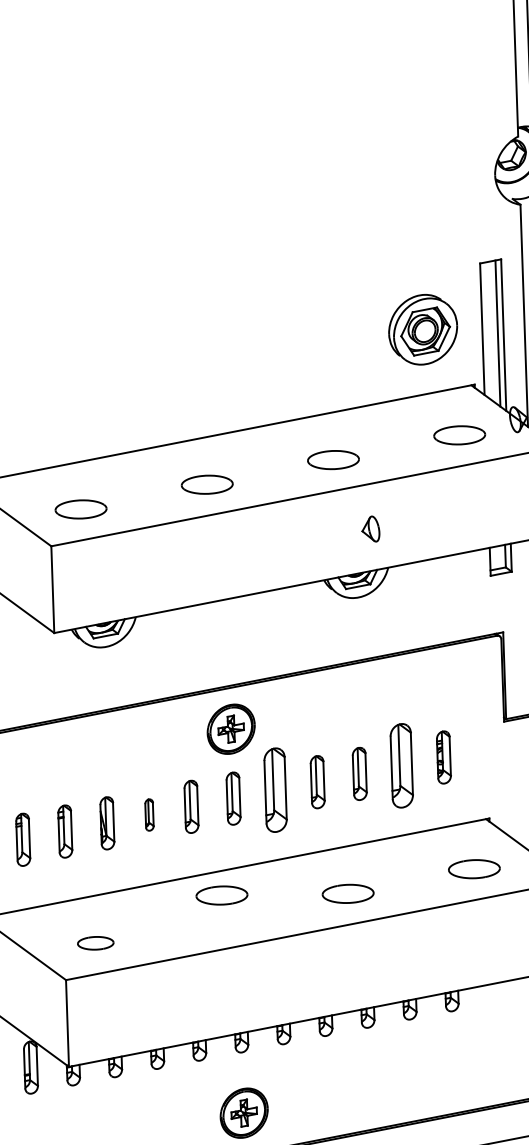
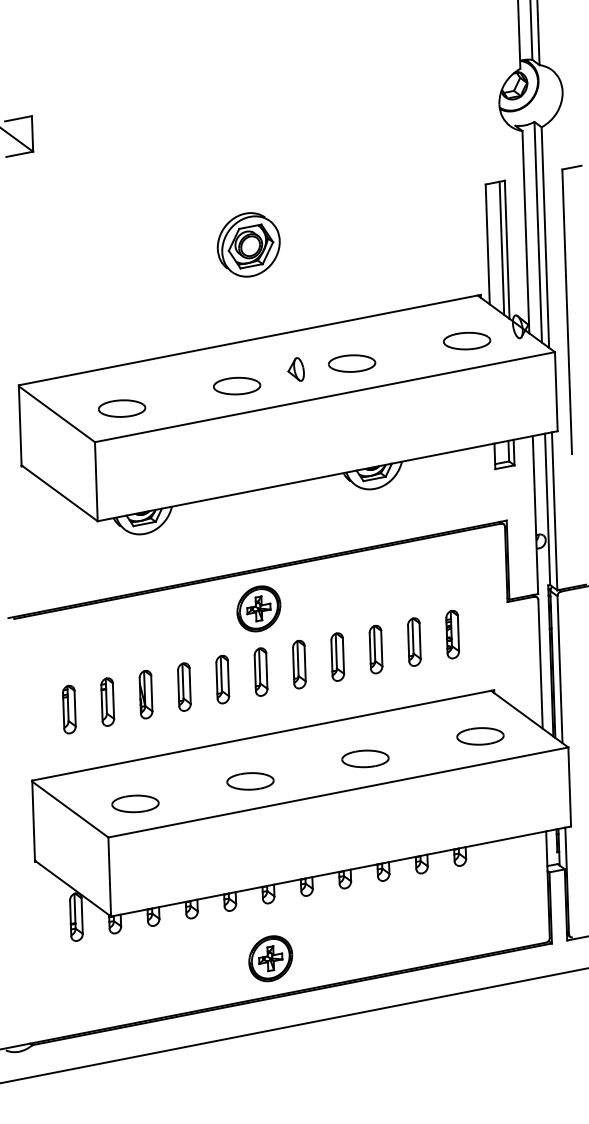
part: (422, 329) -> (248, 244), moved
part: (370, 529) -> (295, 369), moved
part: (401, 765) -> (414, 641), size x0.62
part: (275, 790) -> (299, 664), size x0.62
part: (149, 814) -> (184, 686), size x1.67
part: (221, 895) -> (250, 781), moved
part: (95, 942) -> (135, 803), size x1.43

